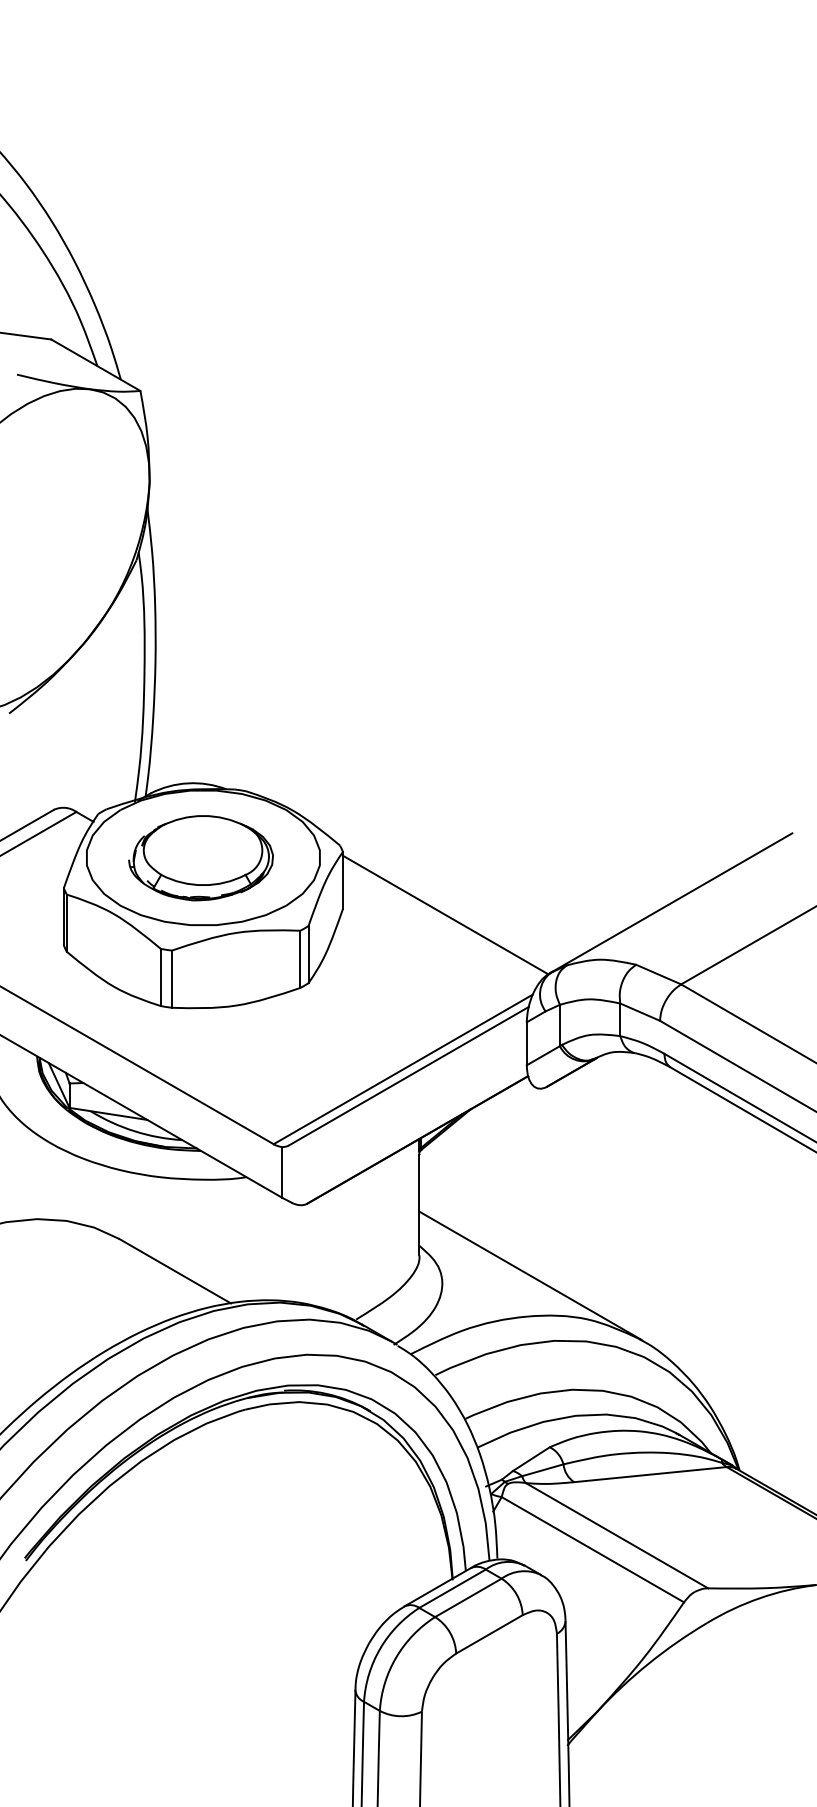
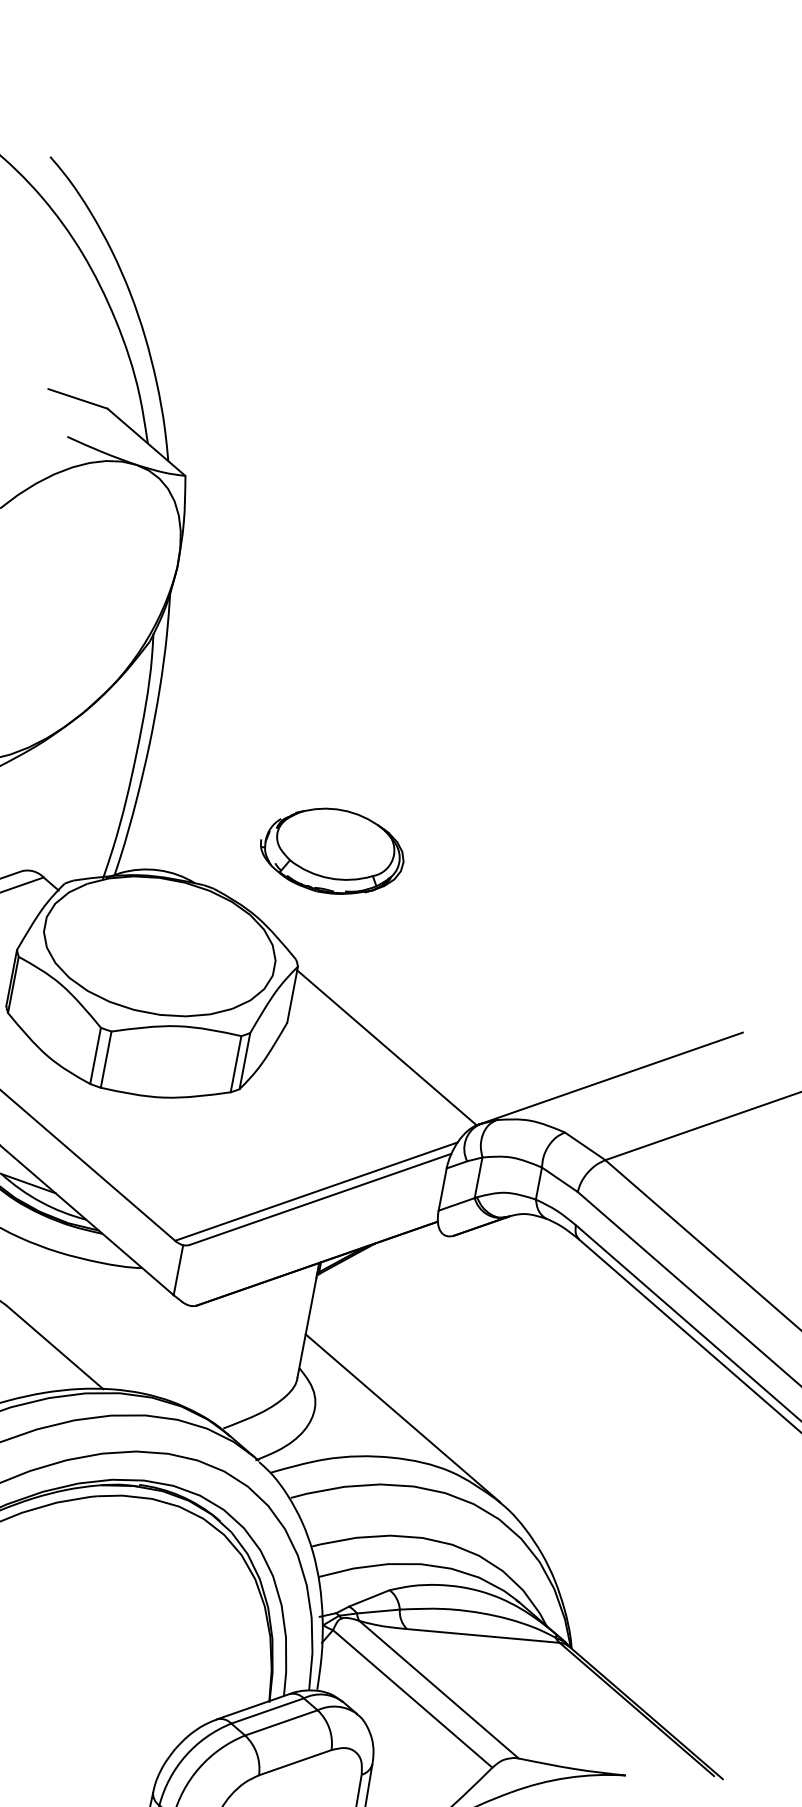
part: (200, 858) -> (331, 851), moved

